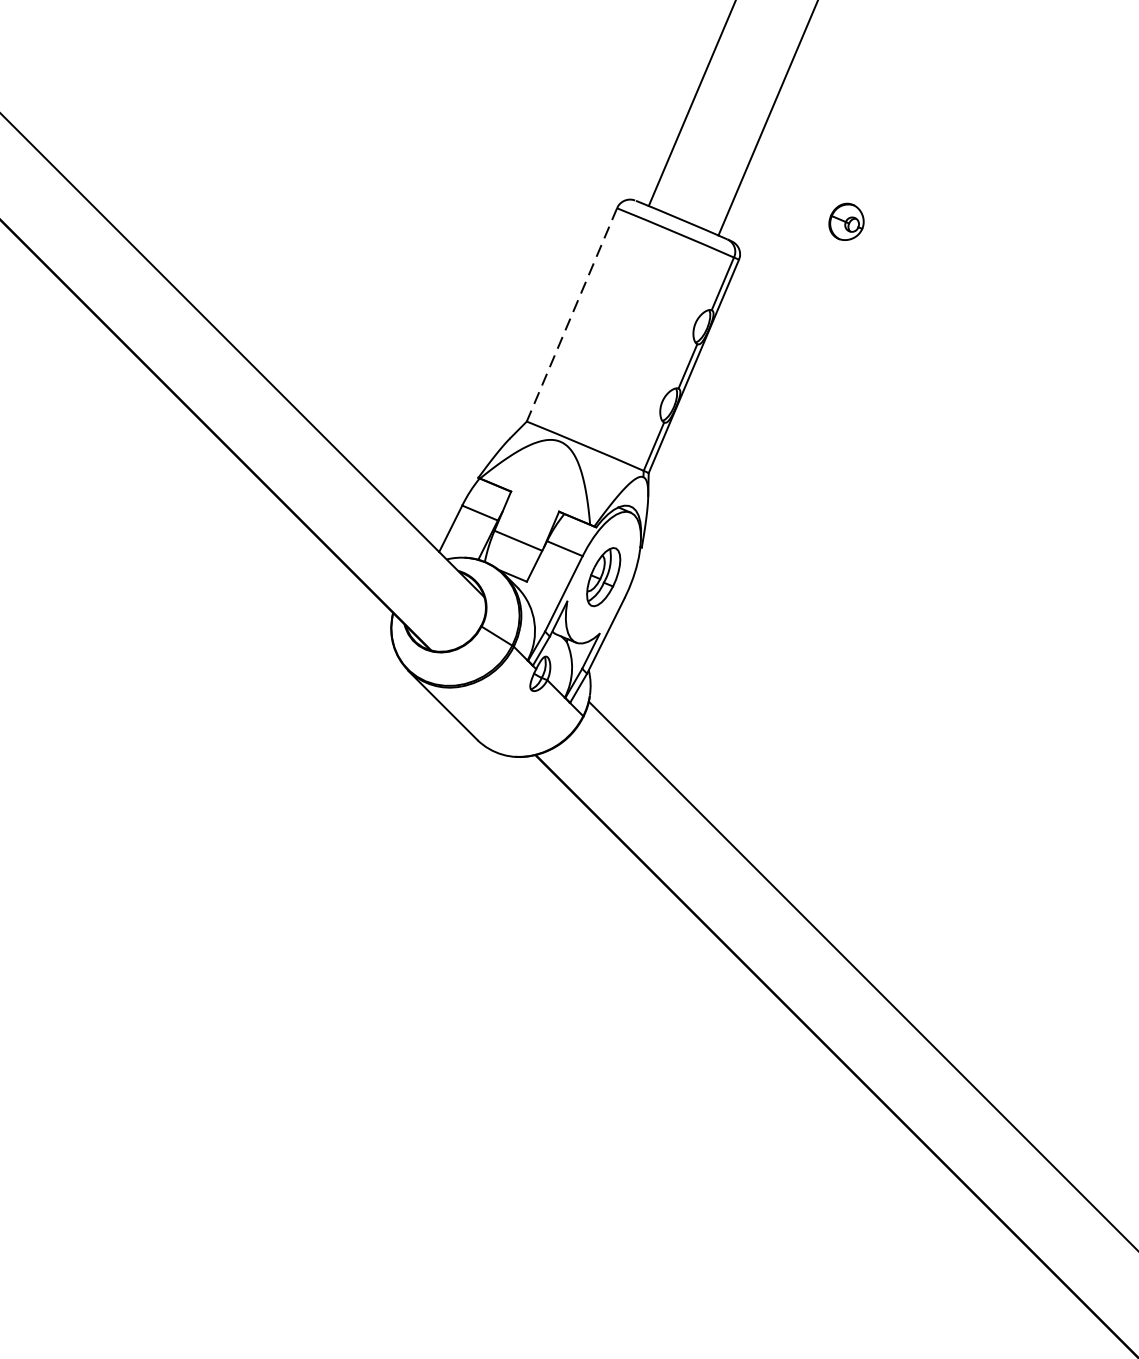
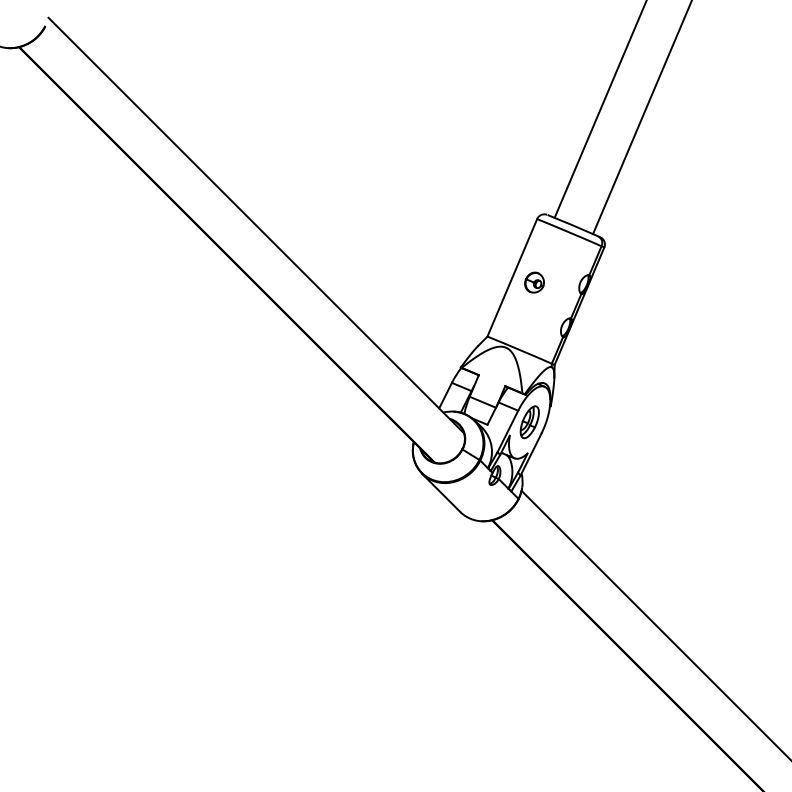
part: (846, 221) -> (534, 282), moved
line: (572, 314) -> (512, 277), dashed -> solid

